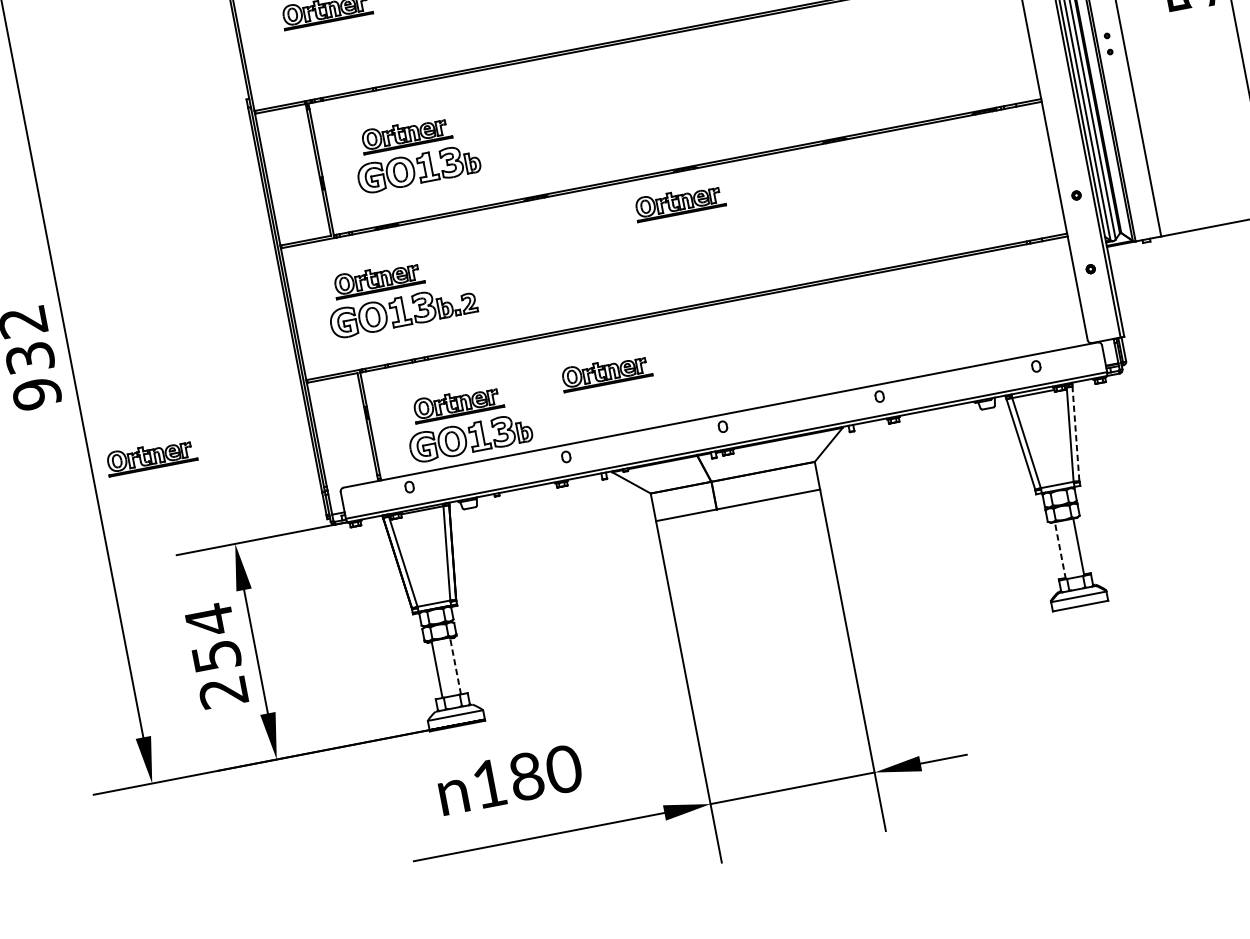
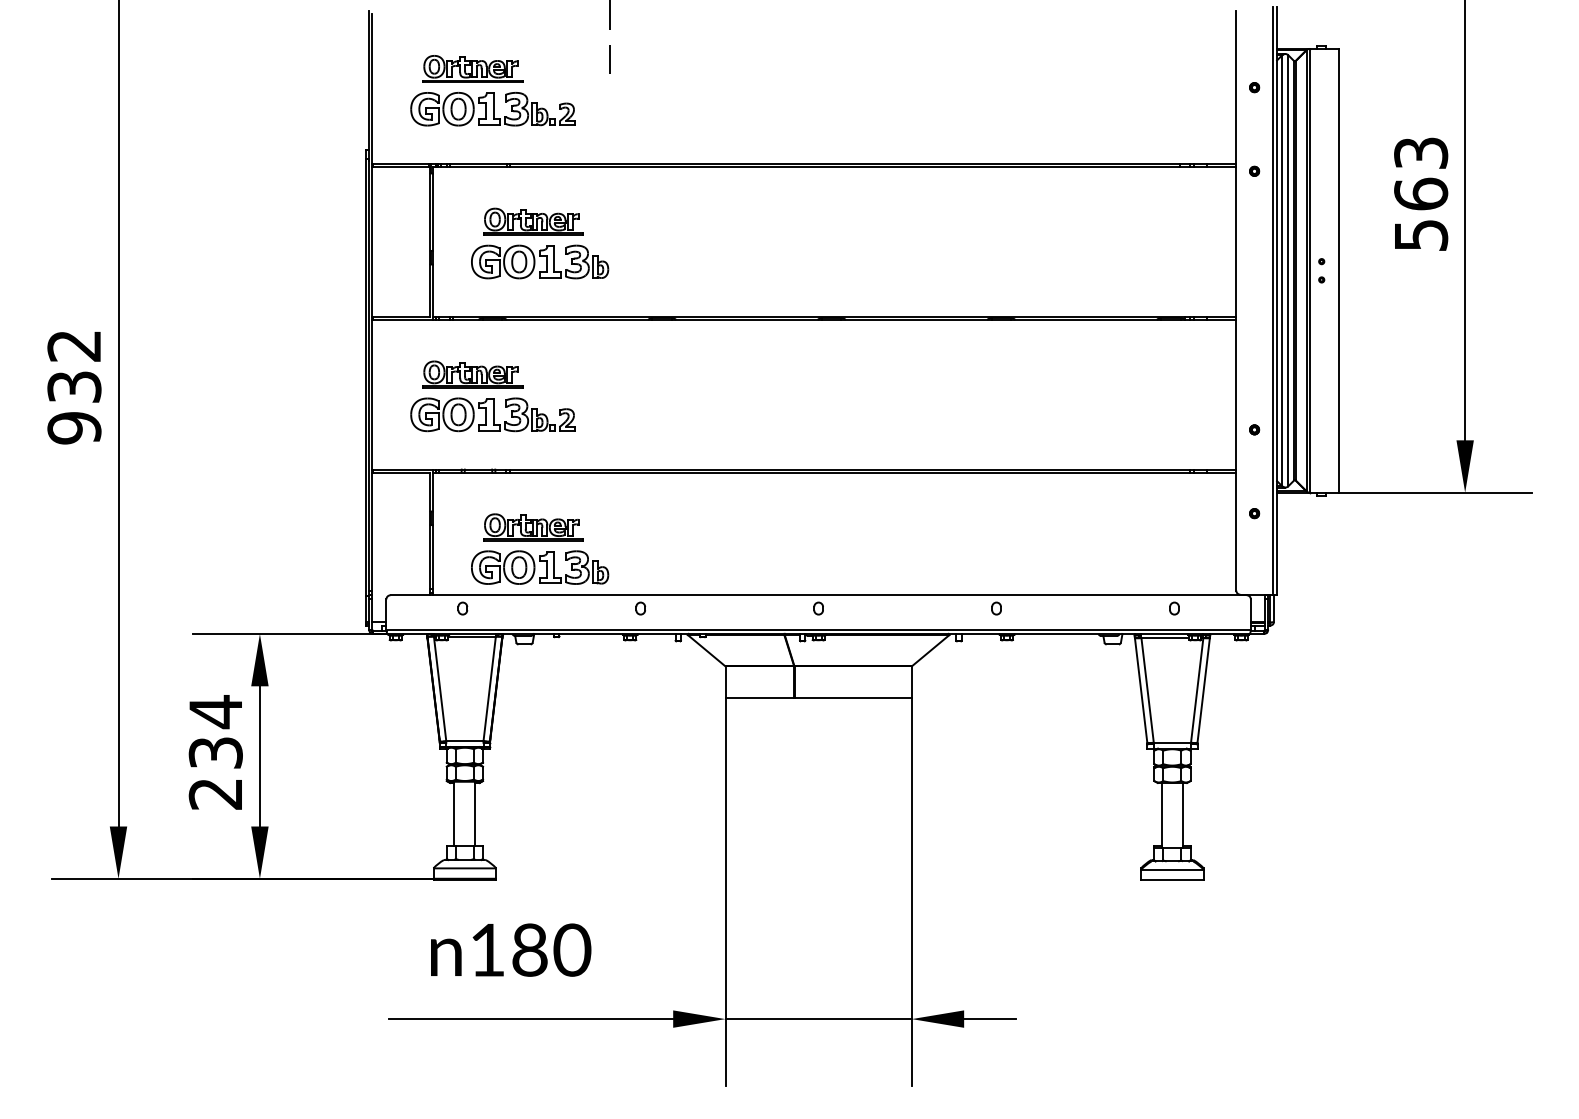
part: (351, 42) -> (492, 109), added
part: (679, 202) -> (818, 353), removed
part: (606, 372) -> (702, 524), removed
line: (1075, 433) -> (1203, 690), dashed -> solid
part: (151, 456) -> (186, 520), removed
line: (1059, 549) -> (1161, 814), dashed -> solid
text: (216, 655) -> (215, 752), 254 -> 234
line: (455, 665) -> (475, 813), dashed -> solid

